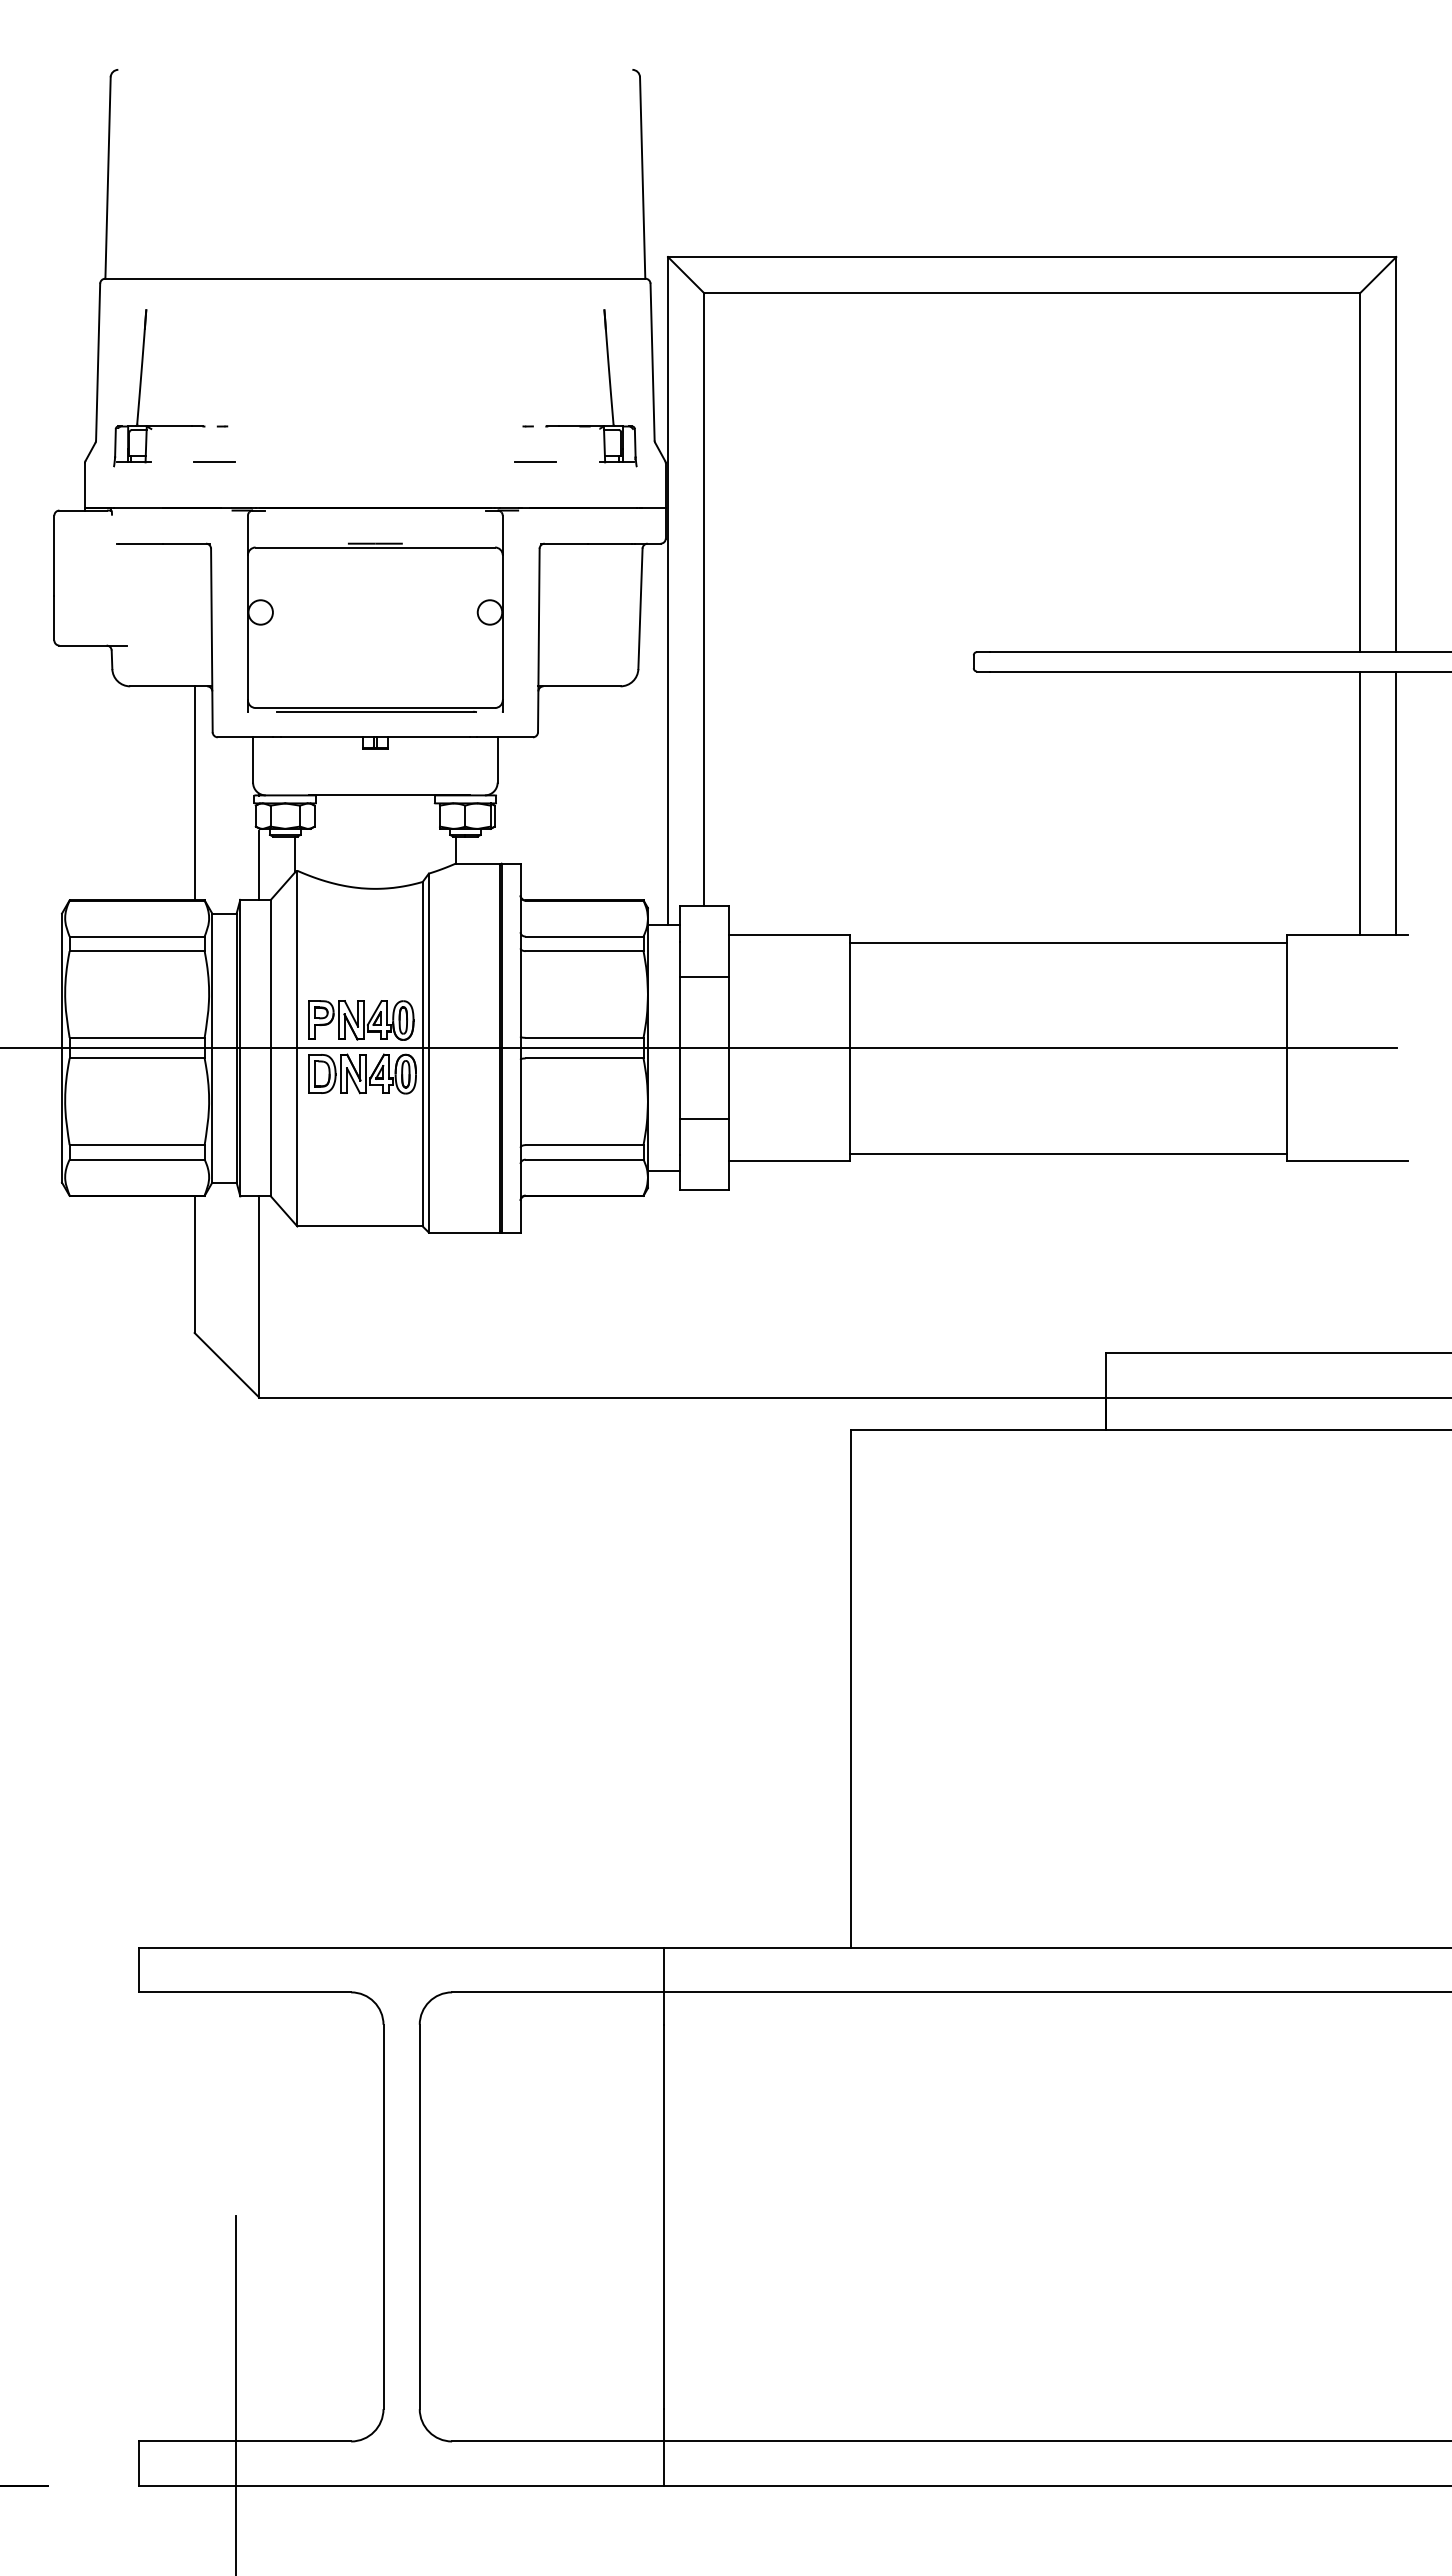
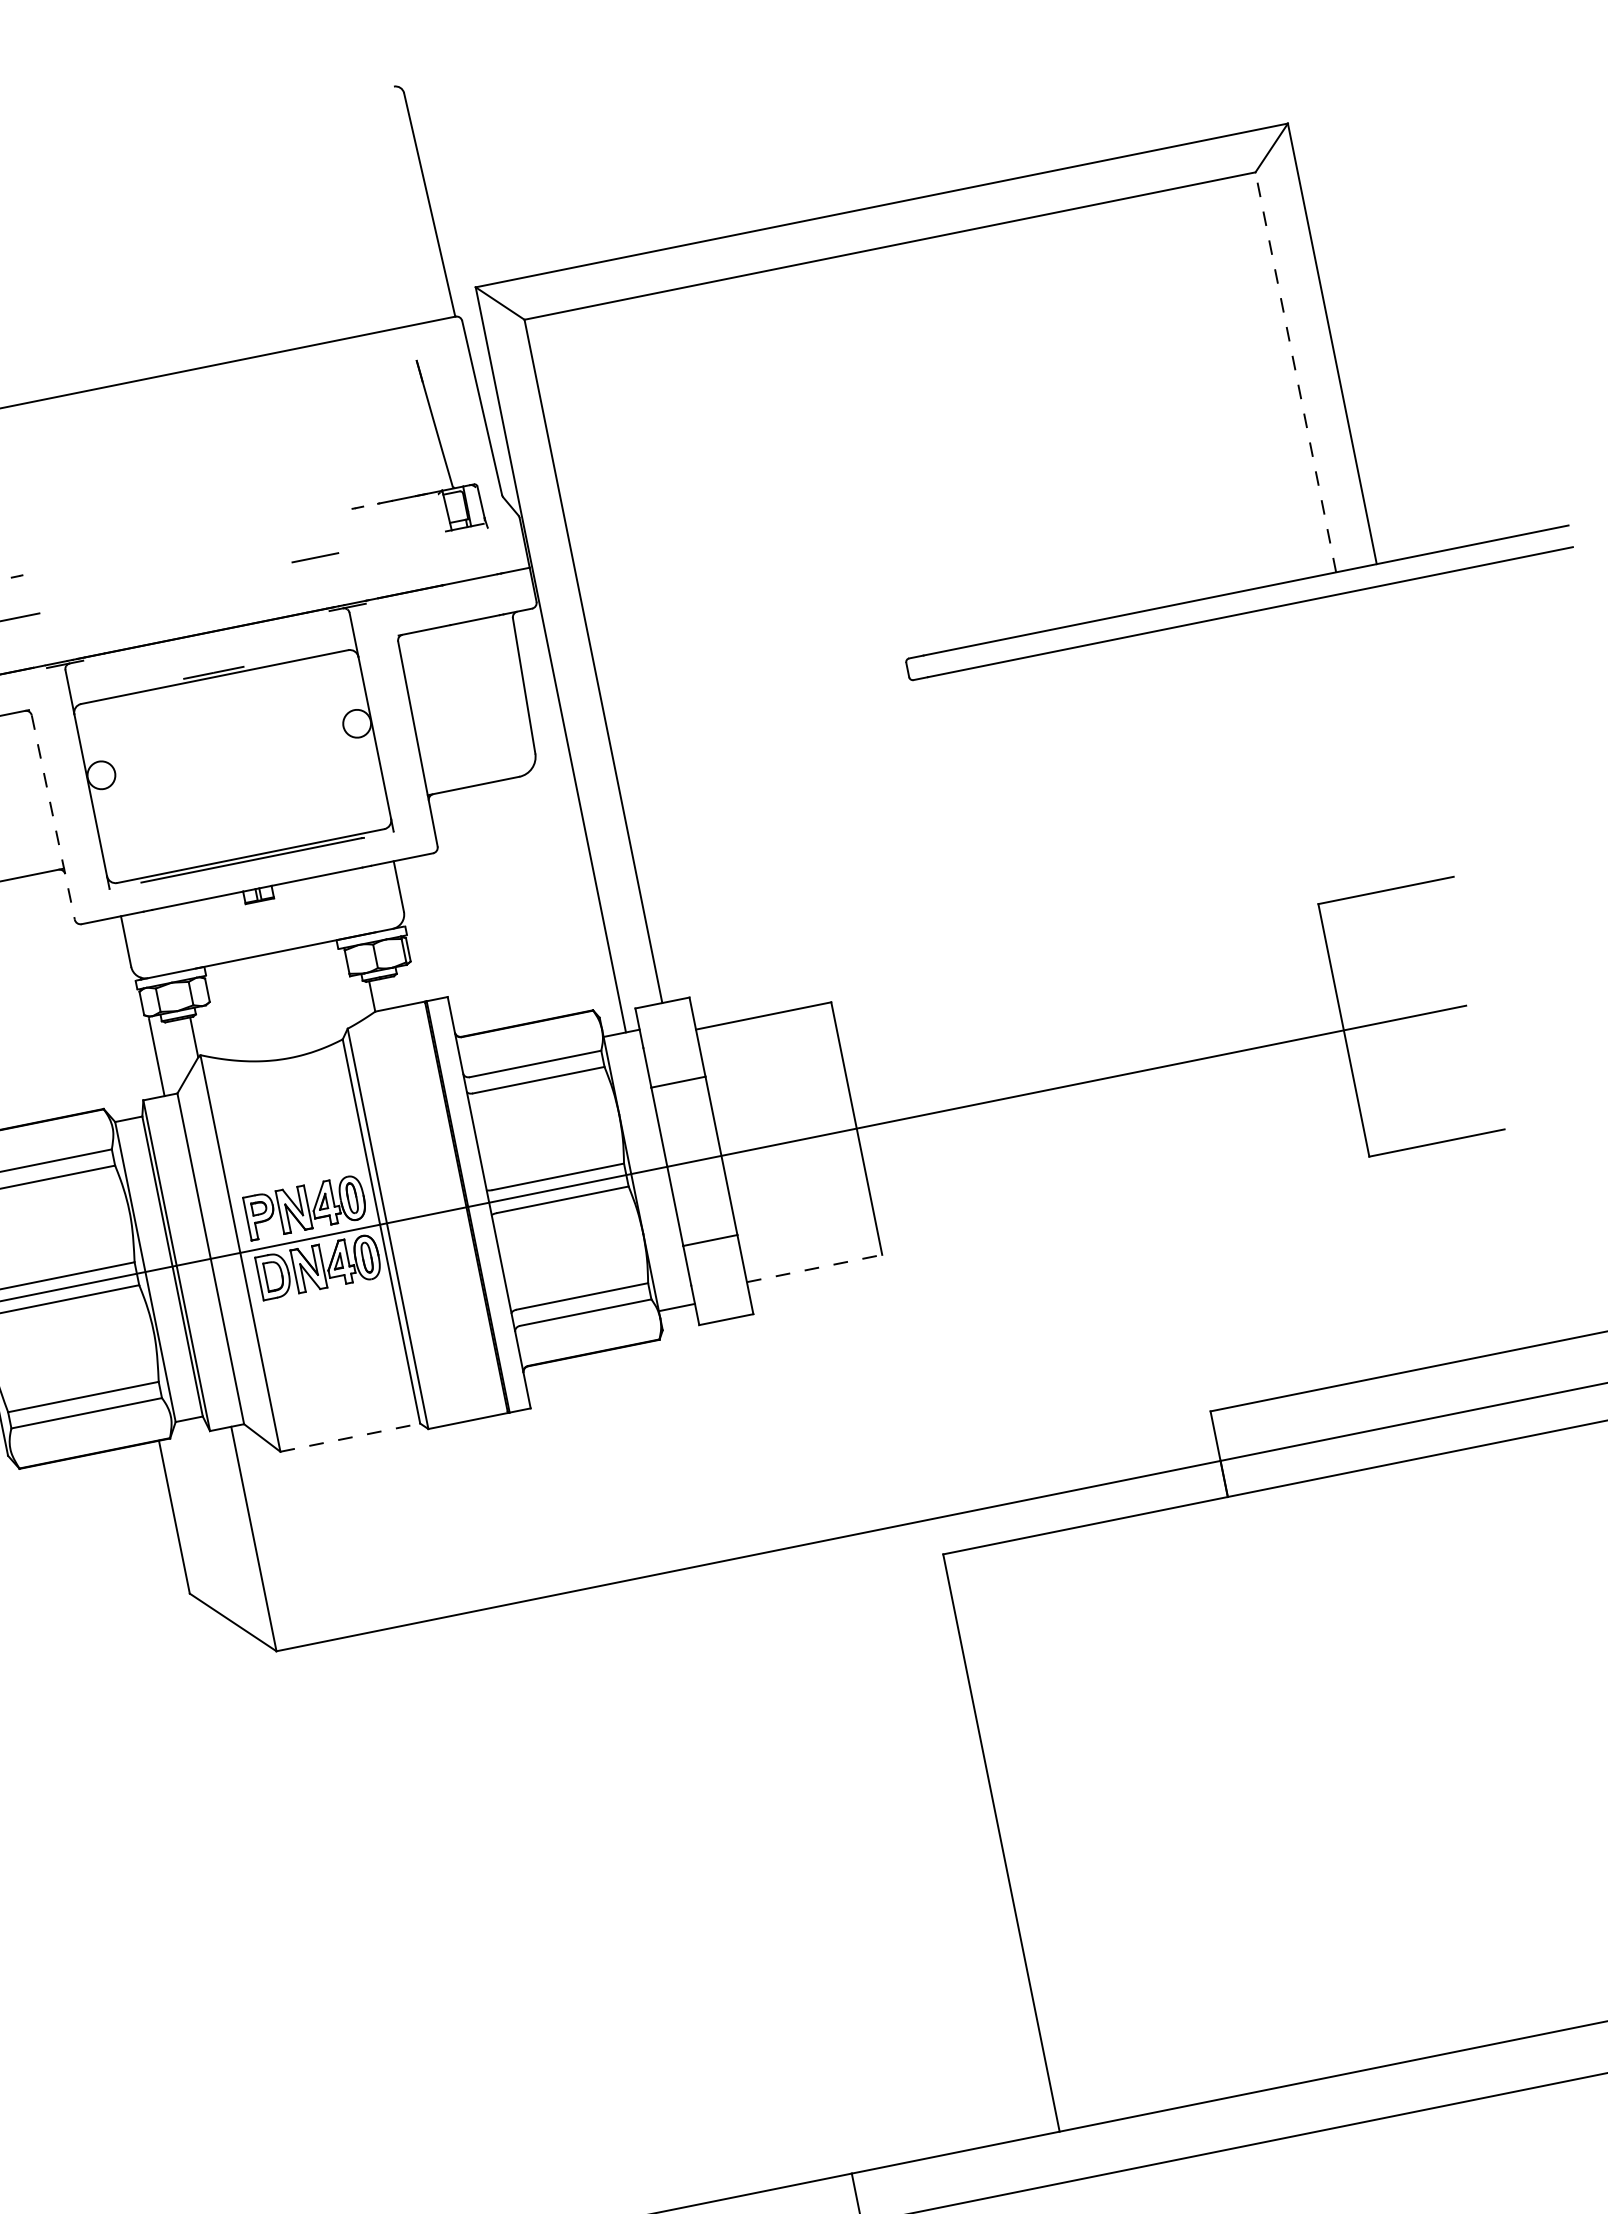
line: (535, 461) -> (314, 557), moved
line: (1359, 472) -> (1295, 372), solid -> dashed
line: (211, 640) -> (52, 817), solid -> dashed
line: (194, 793) -> (68, 992), removed
line: (1359, 802) -> (1369, 740), removed
line: (1396, 802) -> (1410, 731), removed
line: (1068, 942) -> (1076, 961), removed
line: (1068, 1153) -> (1123, 1197), removed
line: (789, 1161) -> (814, 1268), solid -> dashed
line: (360, 1226) -> (350, 1437), solid -> dashed

